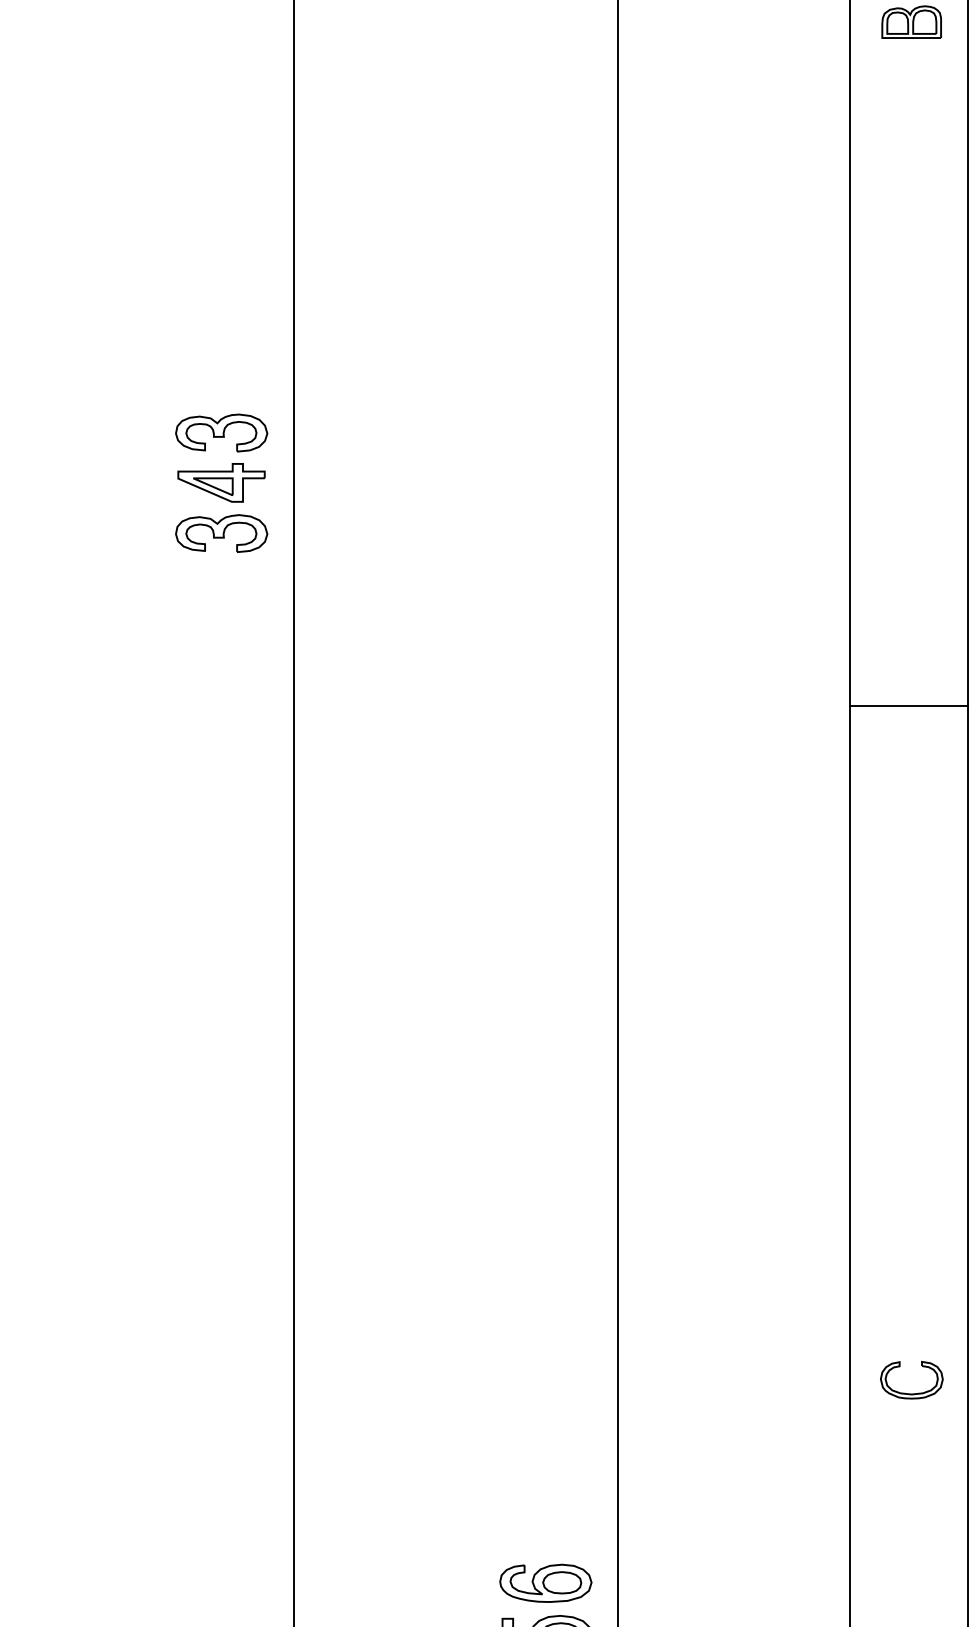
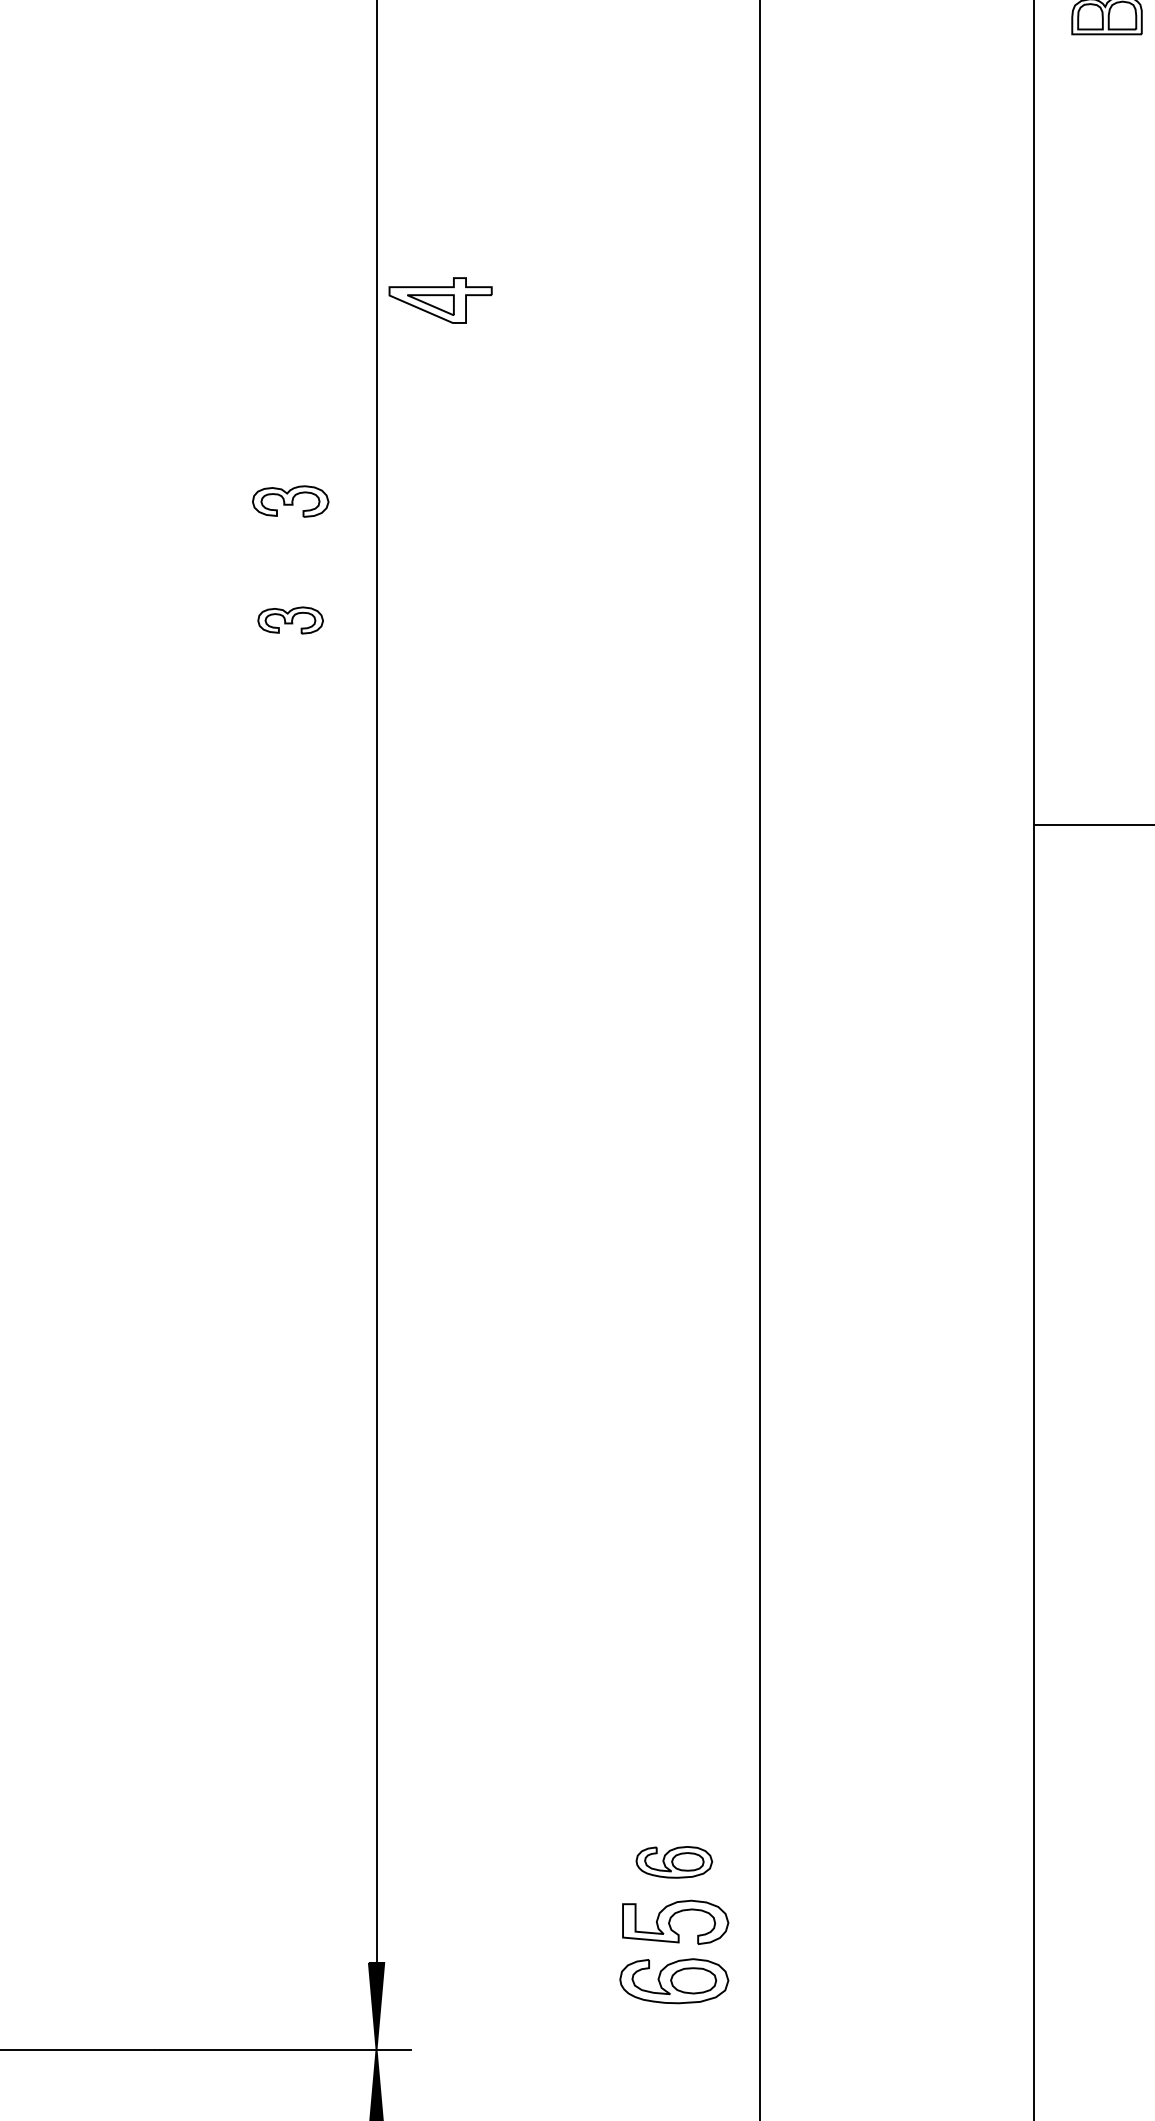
part: (221, 432) -> (290, 501), size x0.7
part: (221, 482) -> (440, 300), moved
part: (221, 533) -> (290, 620), size x0.6
part: (910, 1393) -> (1105, 1637), removed
part: (546, 1583) -> (674, 1862), size x0.7

